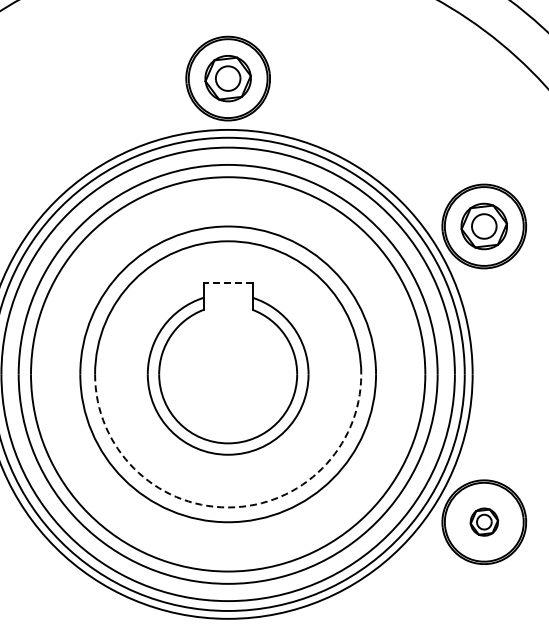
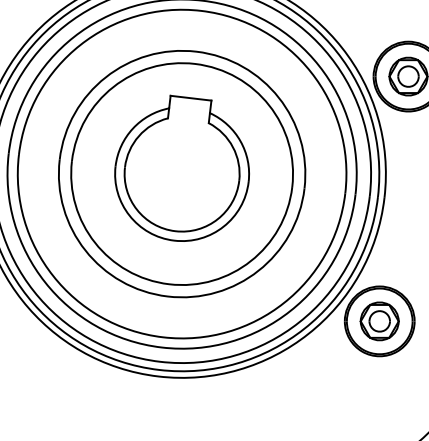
line: (228, 282) -> (191, 98), dashed -> solid
arc: (228, 507) -> (169, 284), dashed -> solid
part: (484, 521) -> (379, 320), size x1.67

